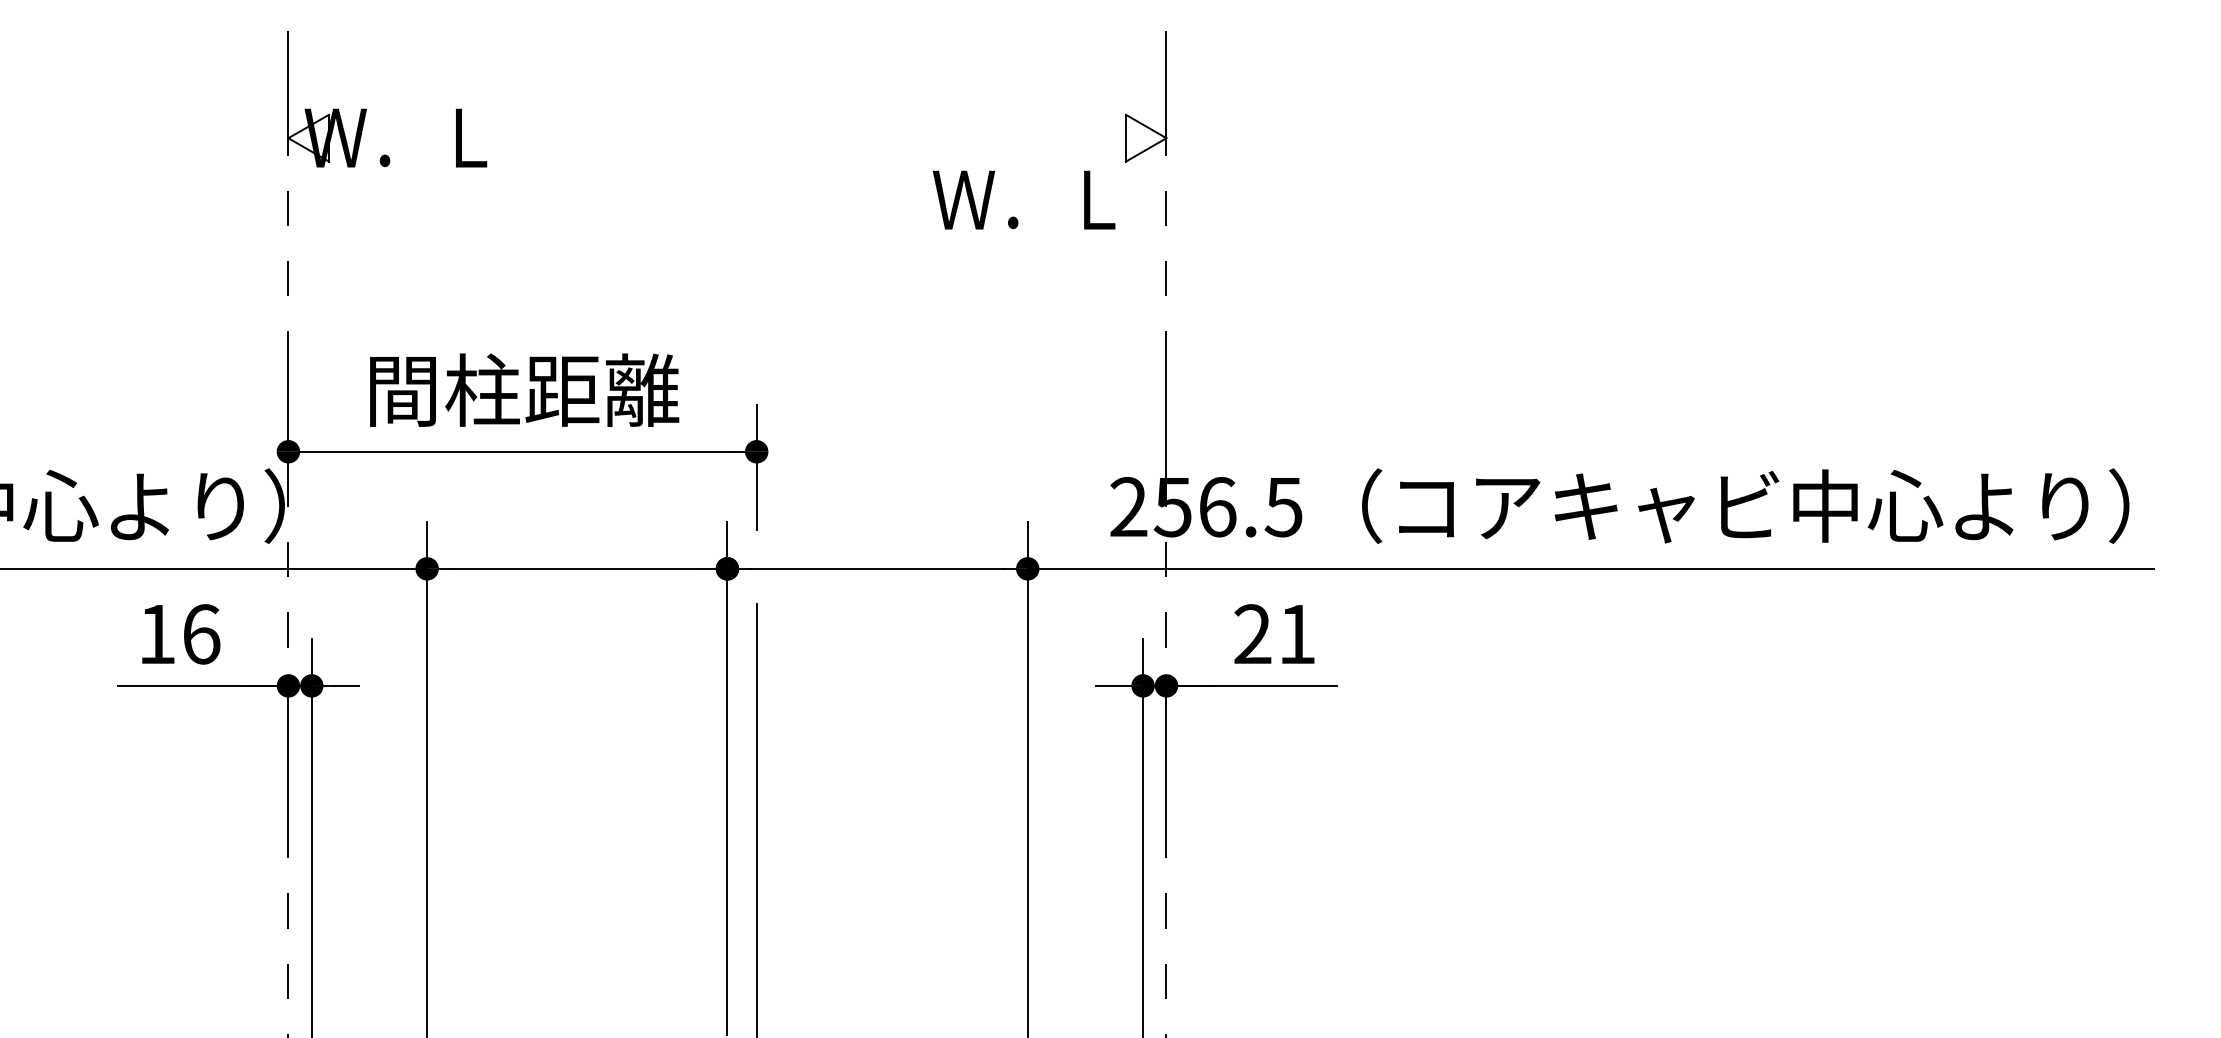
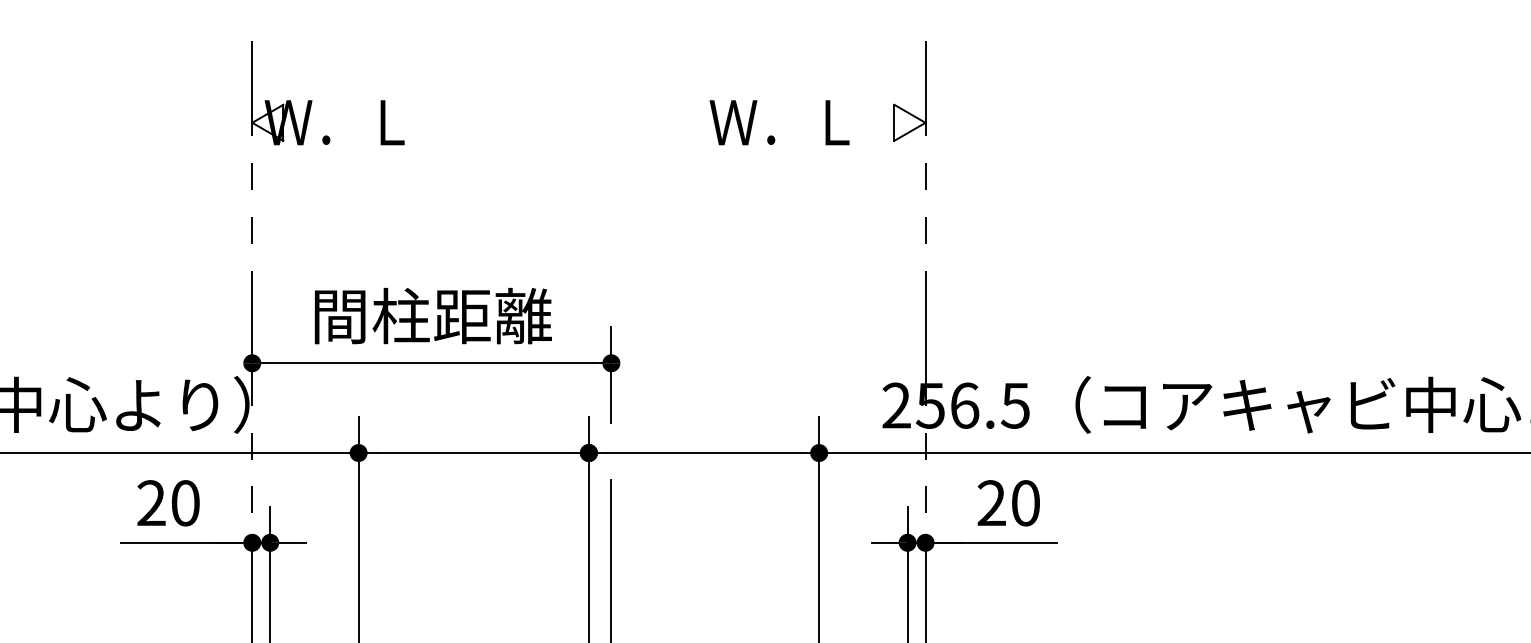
text: (1023, 199) -> (779, 122), moved
text: (179, 634) -> (168, 503), 16 -> 20
text: (1297, 634) -> (1026, 503), 21 -> 20

